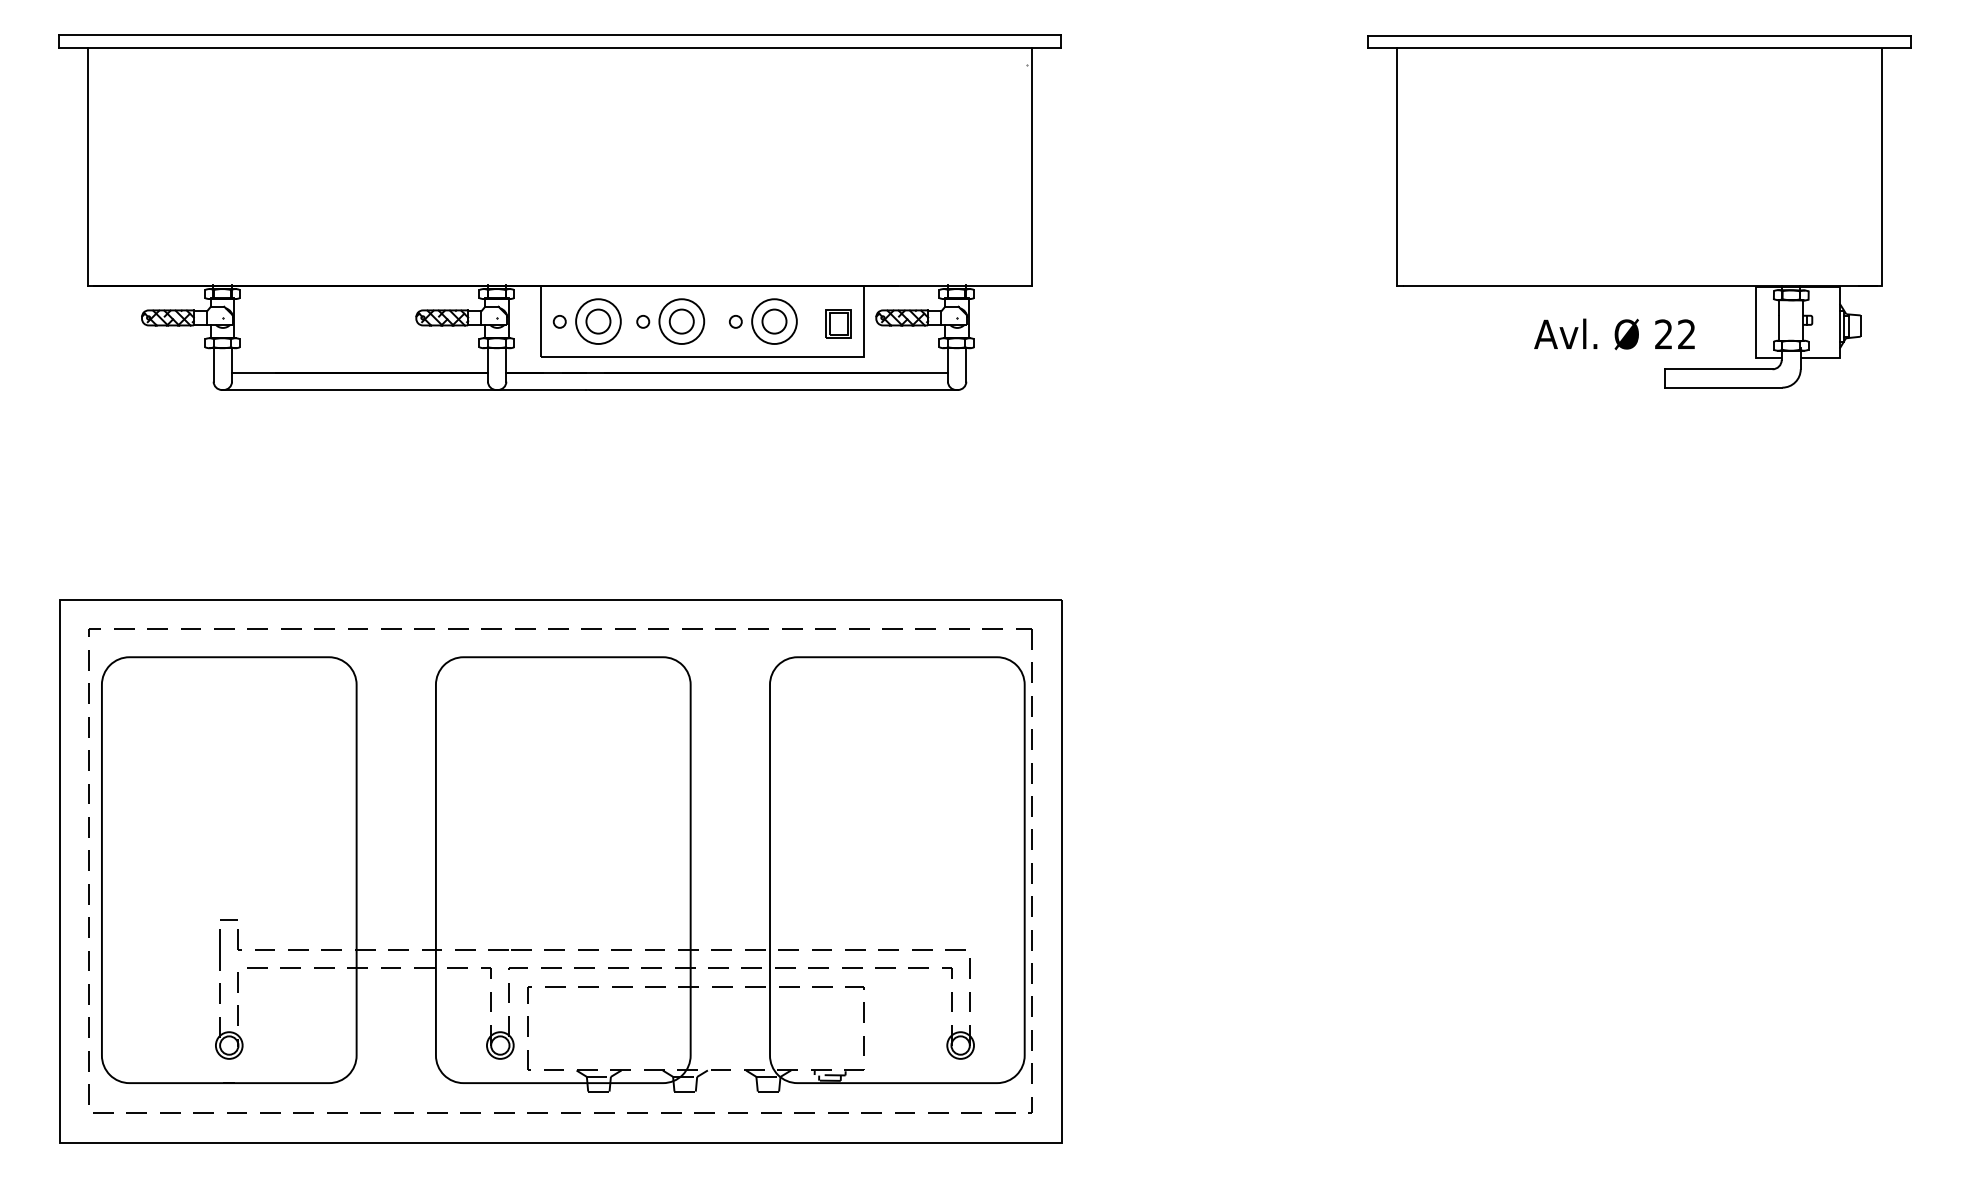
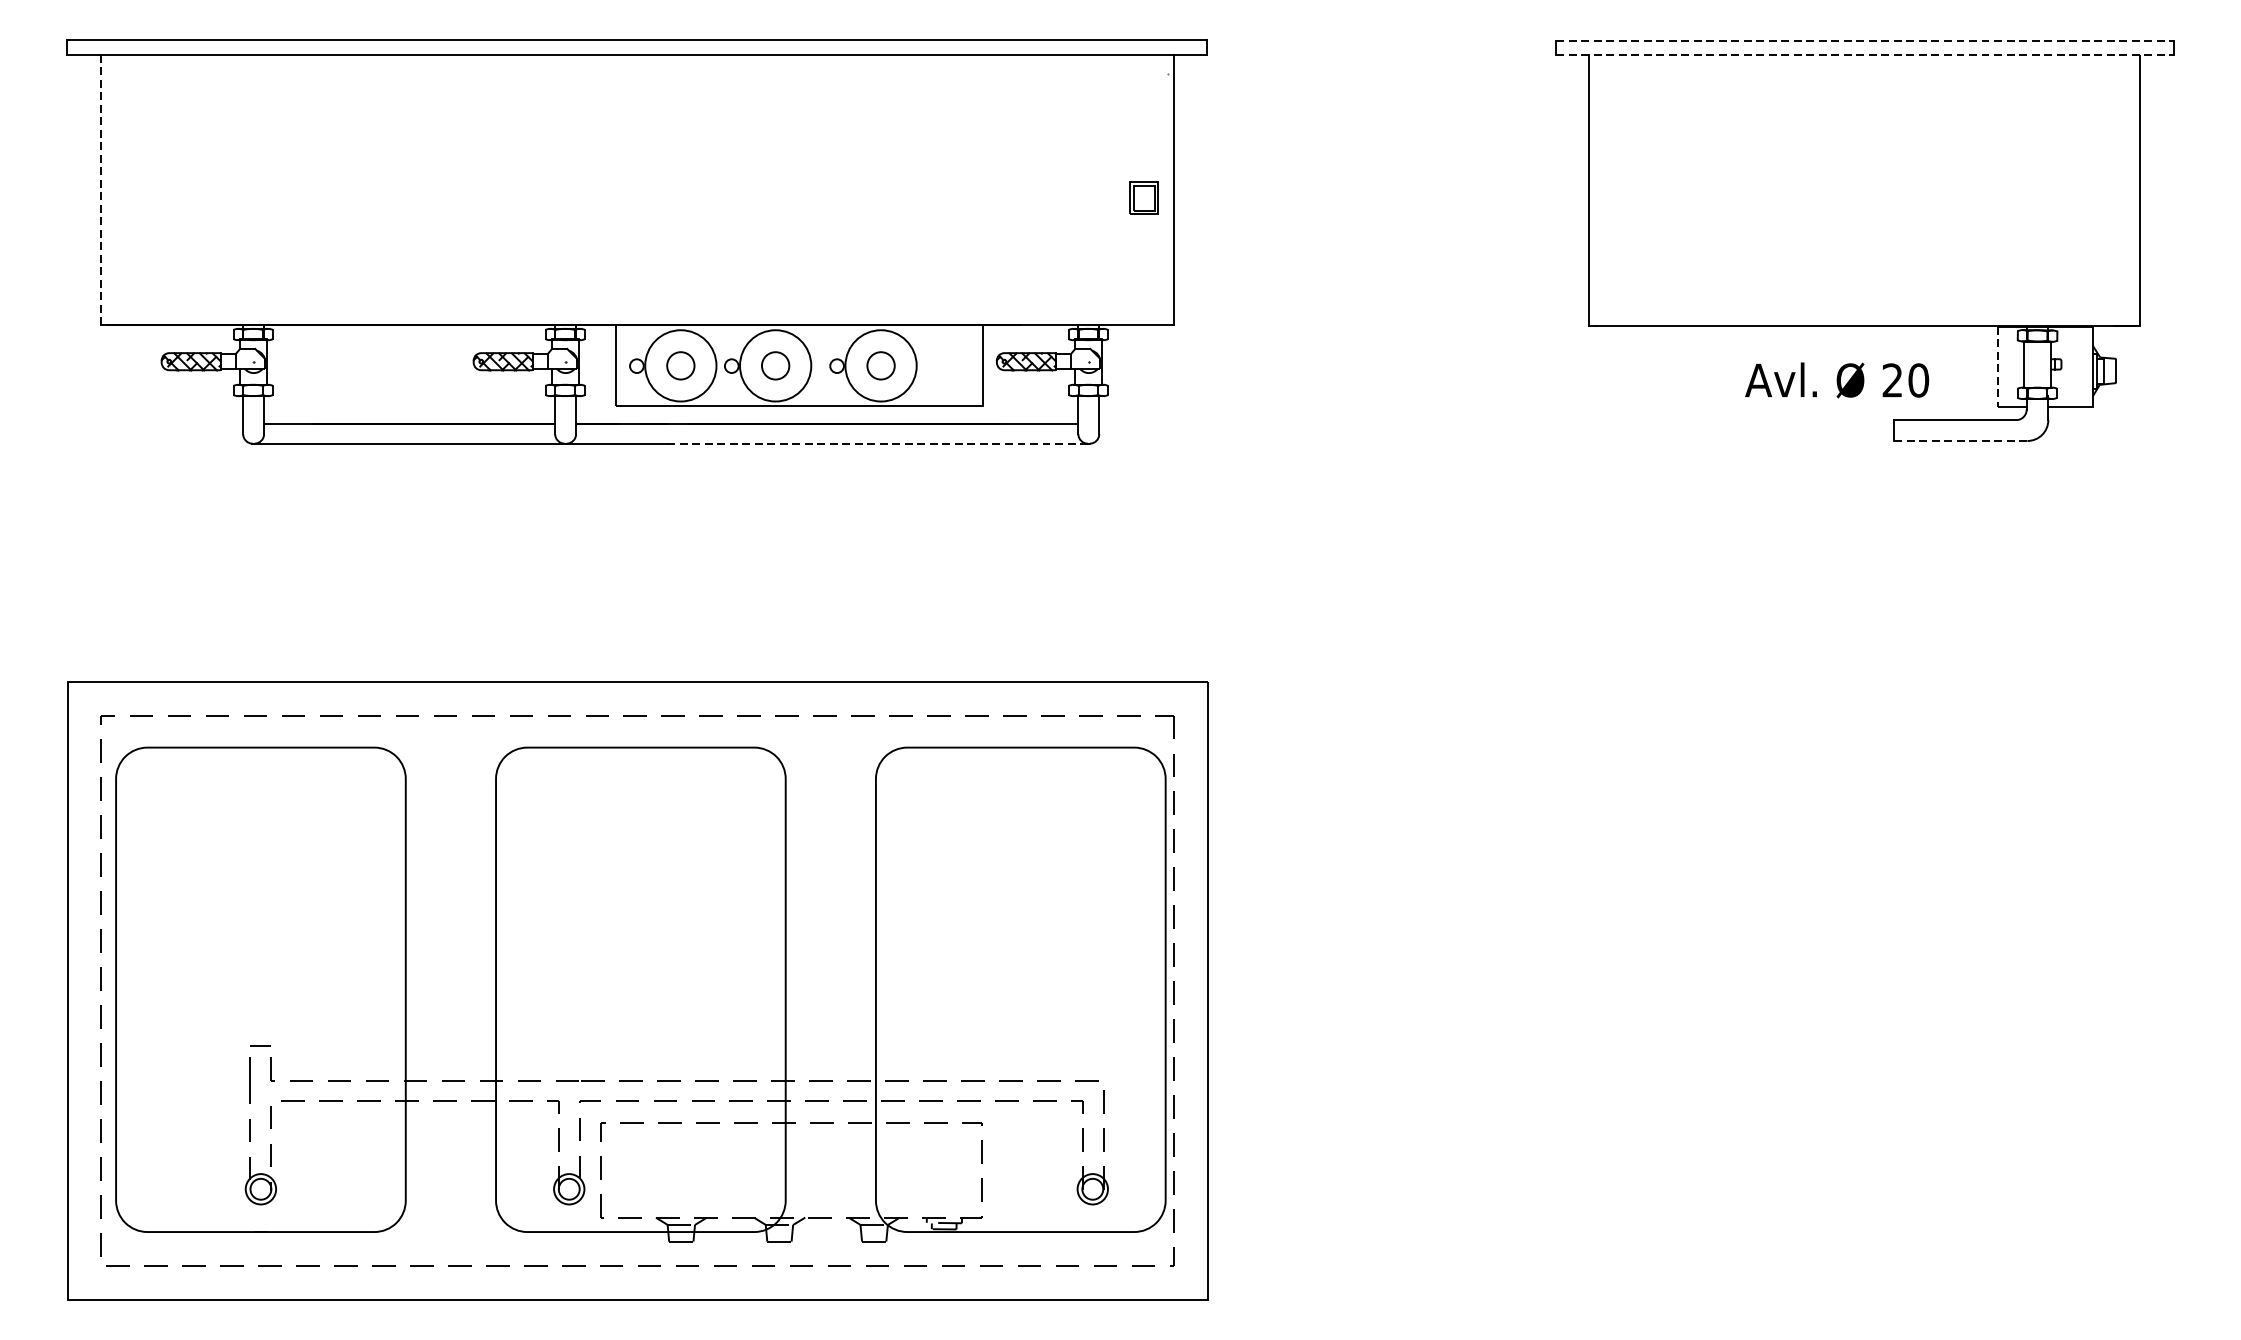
line: (1639, 35) -> (1864, 40), solid -> dashed
line: (1639, 48) -> (1864, 55), solid -> dashed
line: (88, 167) -> (100, 190), solid -> dashed
circle: (598, 321) -> (680, 365), size x1.4
circle: (681, 321) -> (775, 365), size x1.4
circle: (774, 321) -> (881, 365), size x1.4
part: (838, 323) -> (1143, 197), moved
line: (1756, 323) -> (1998, 368), solid -> dashed
text: (1686, 334) -> (1918, 380), 22 -> 20
line: (1723, 387) -> (1960, 440), solid -> dashed
line: (772, 390) -> (878, 444), solid -> dashed

